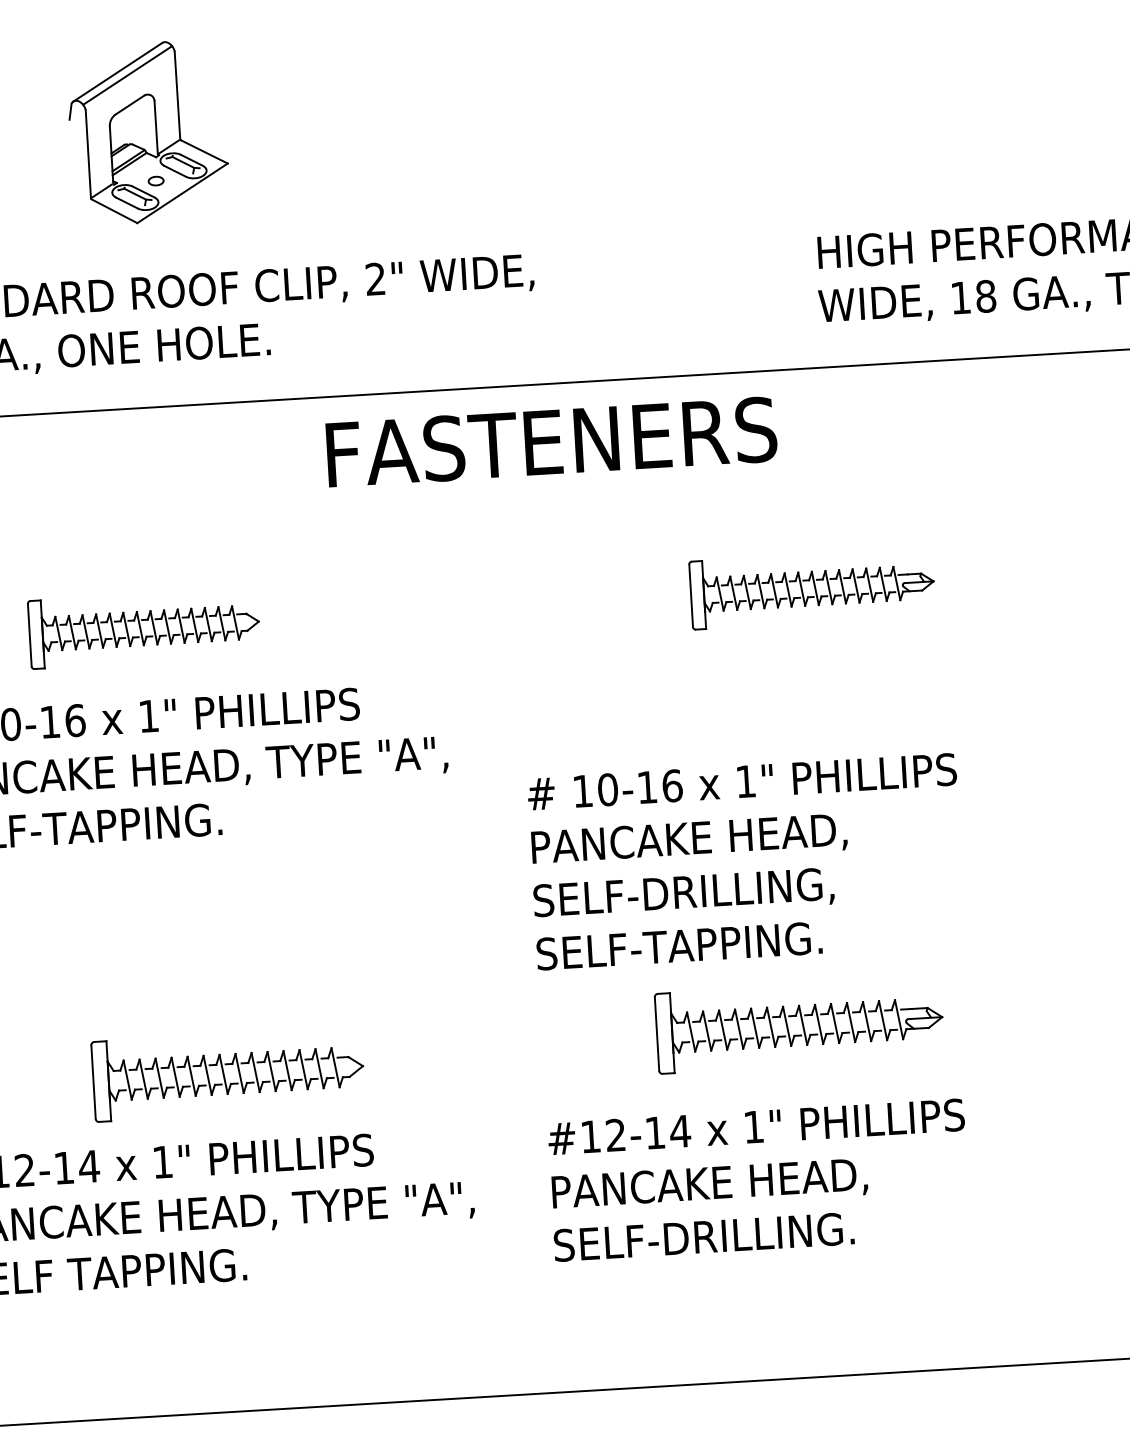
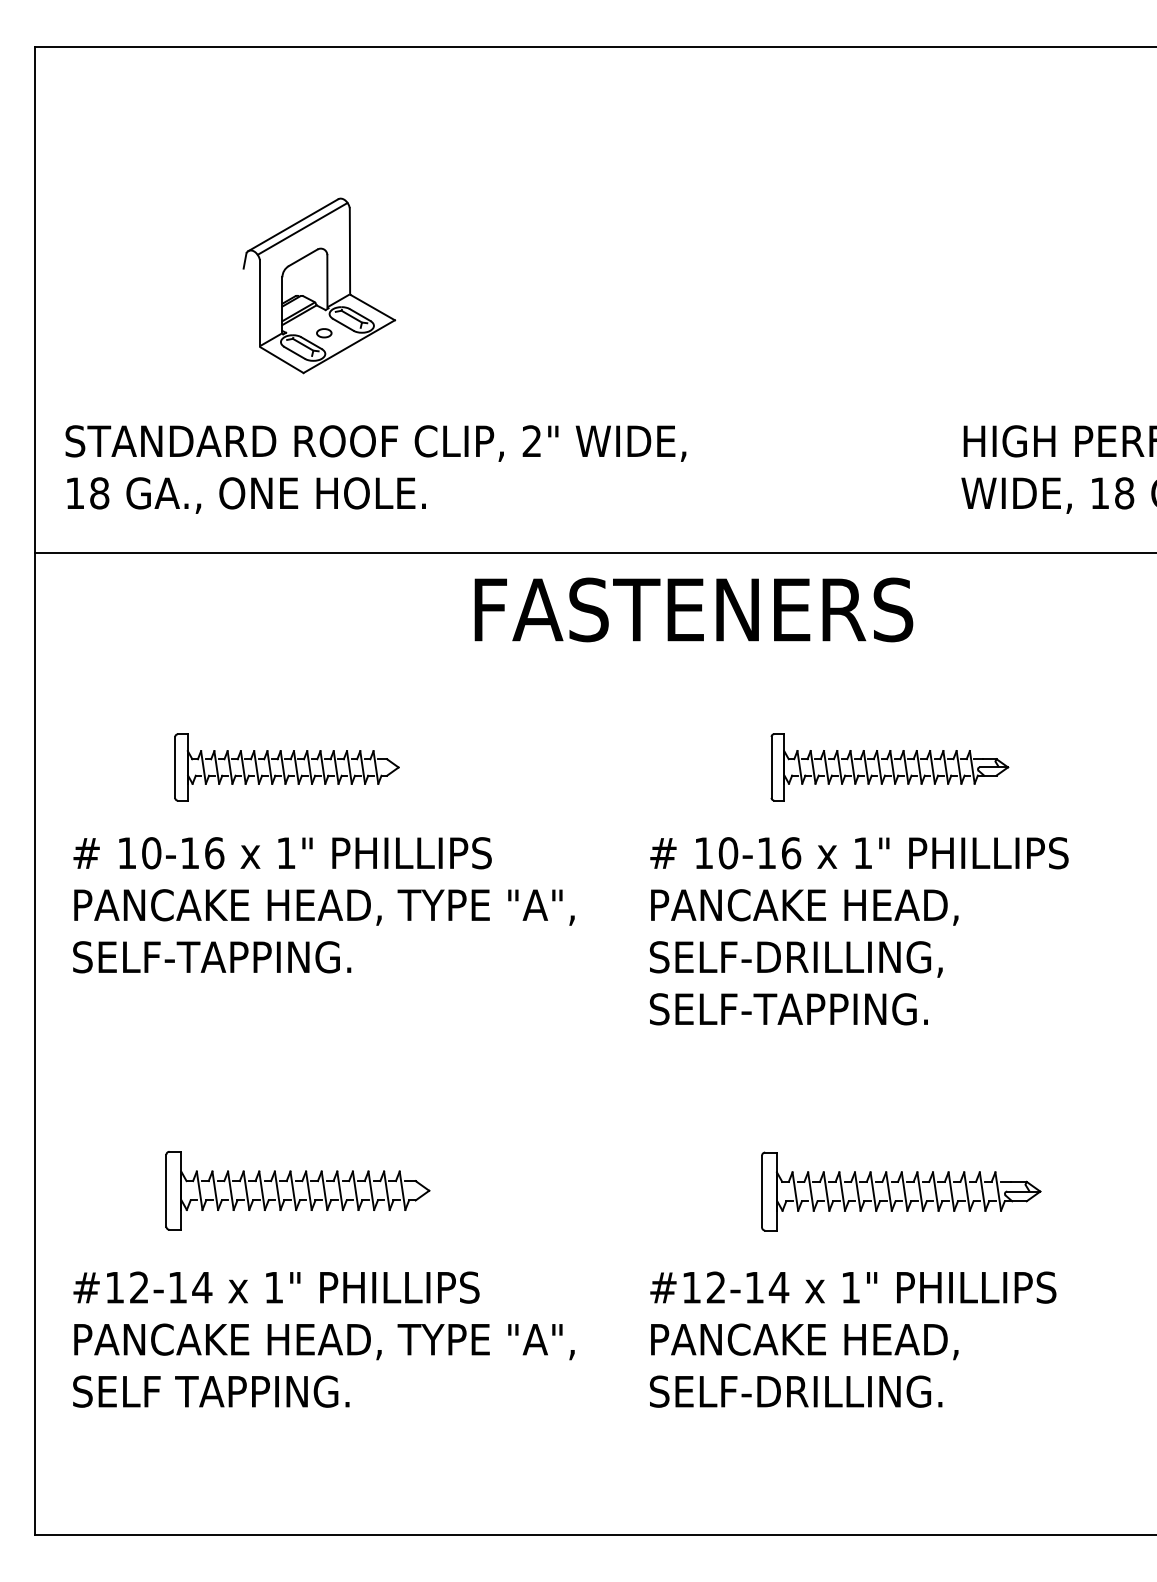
part: (812, 588) -> (889, 767), moved
text: (747, 862) -> (859, 931), moved
part: (227, 1073) -> (297, 1190), moved

